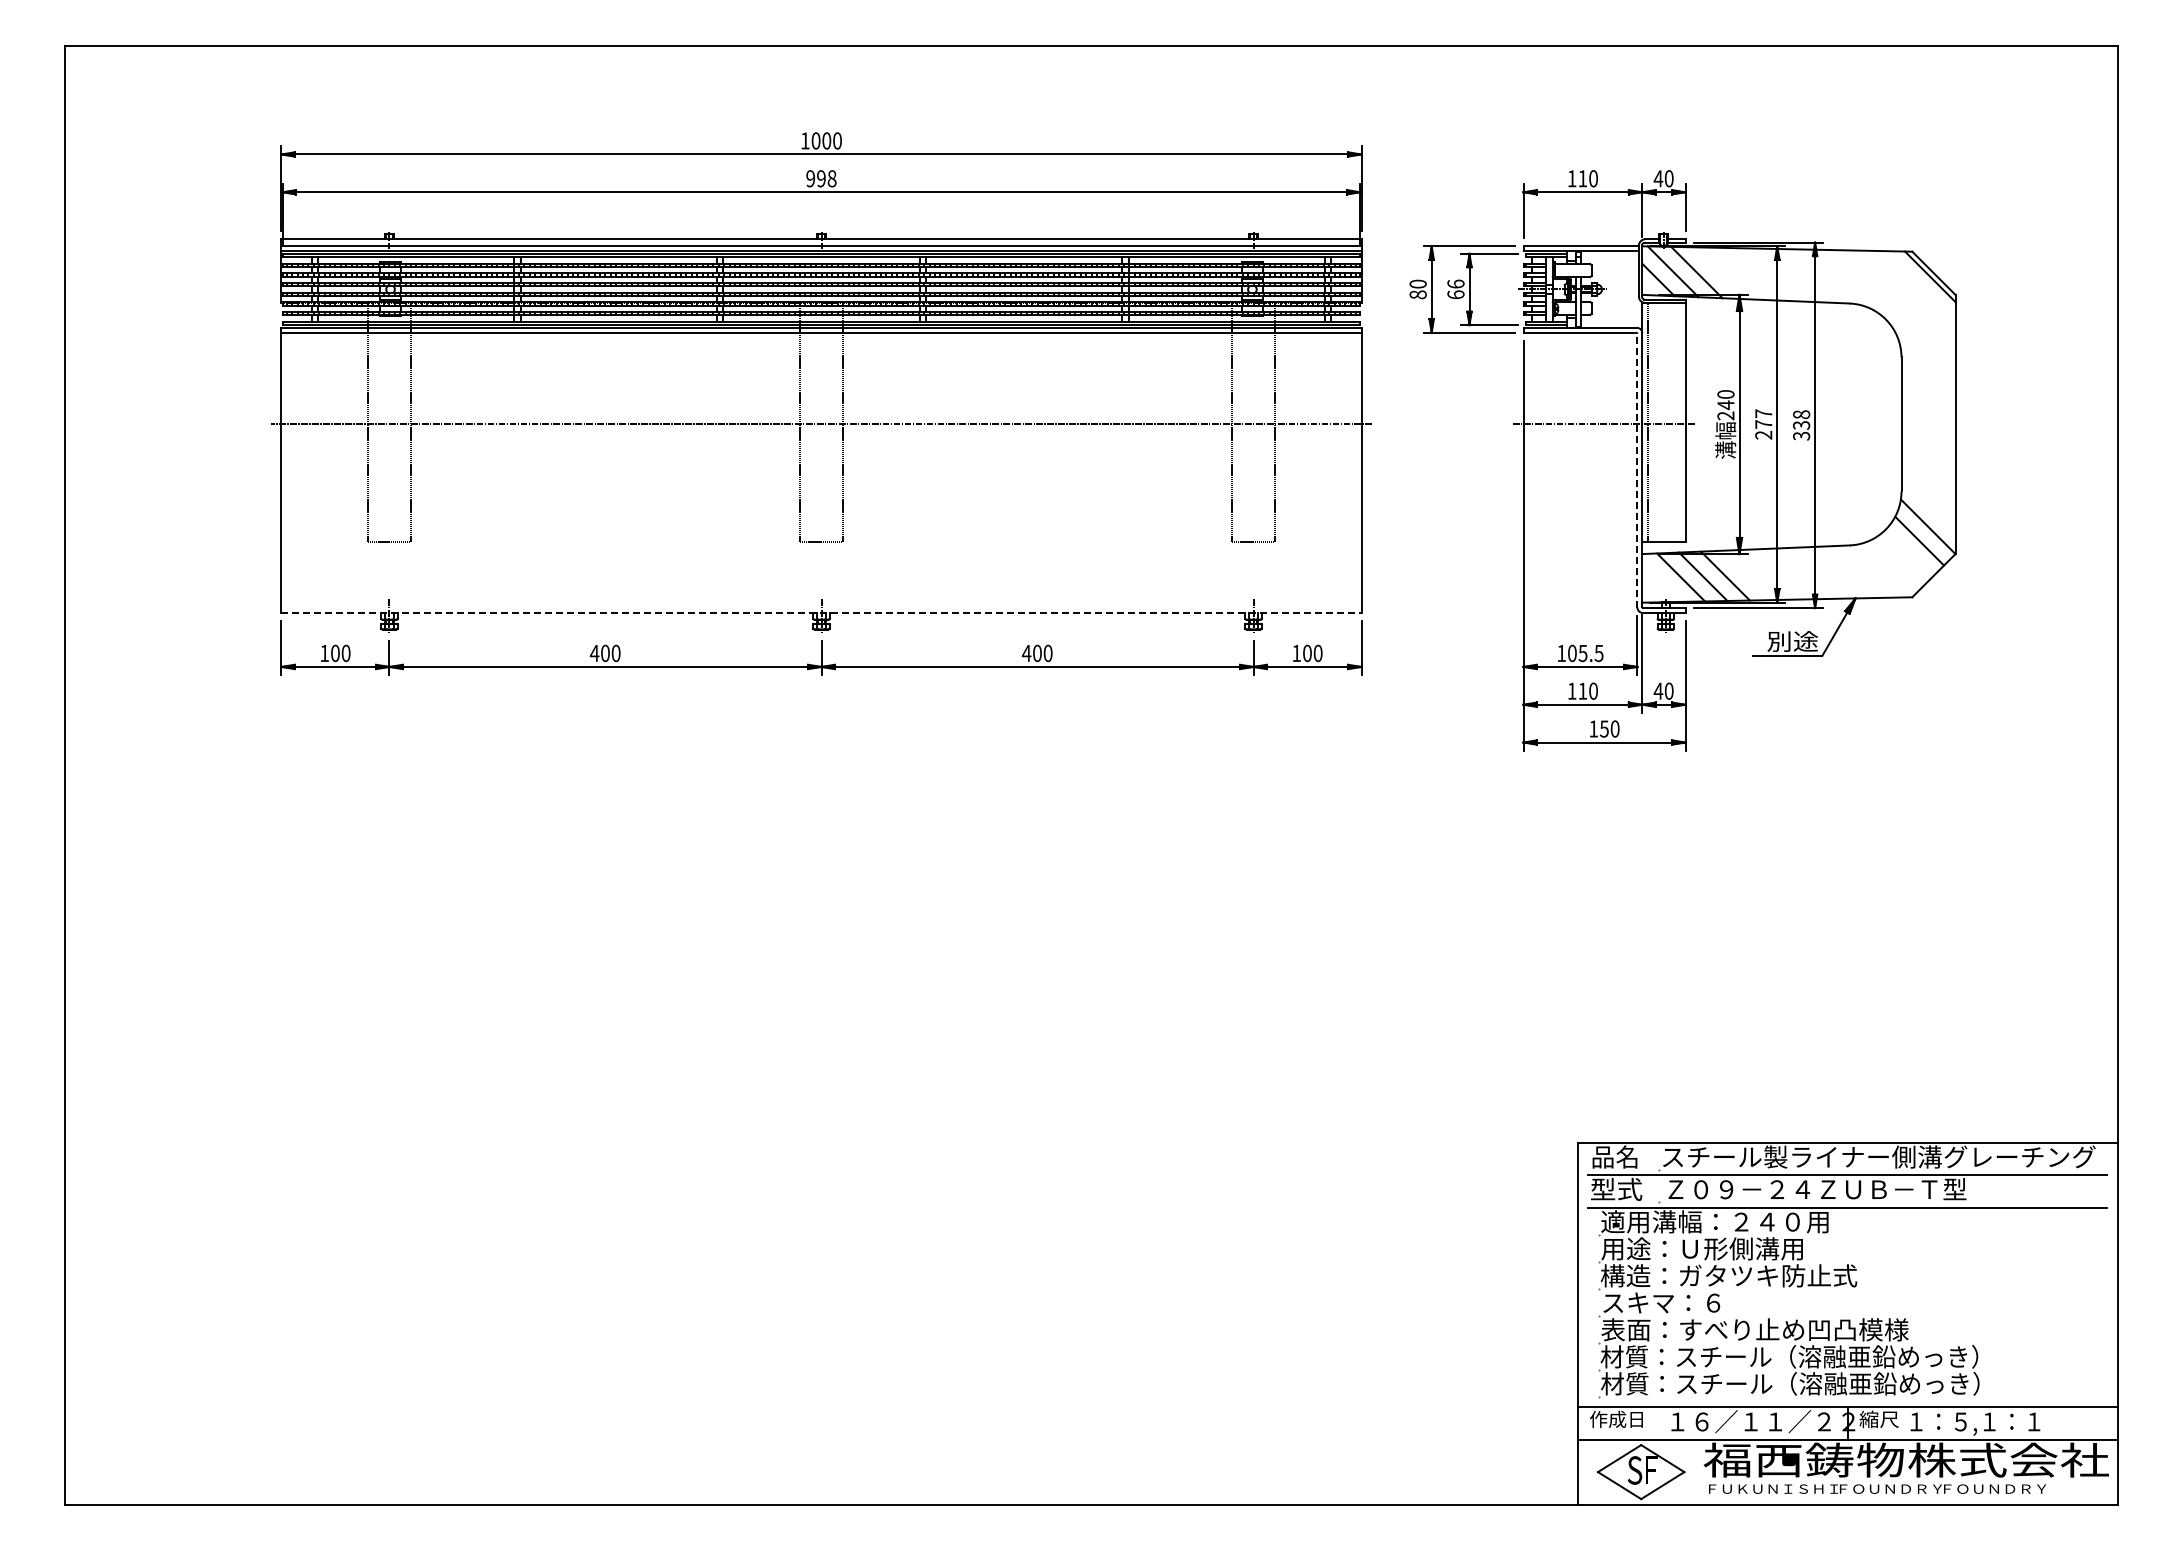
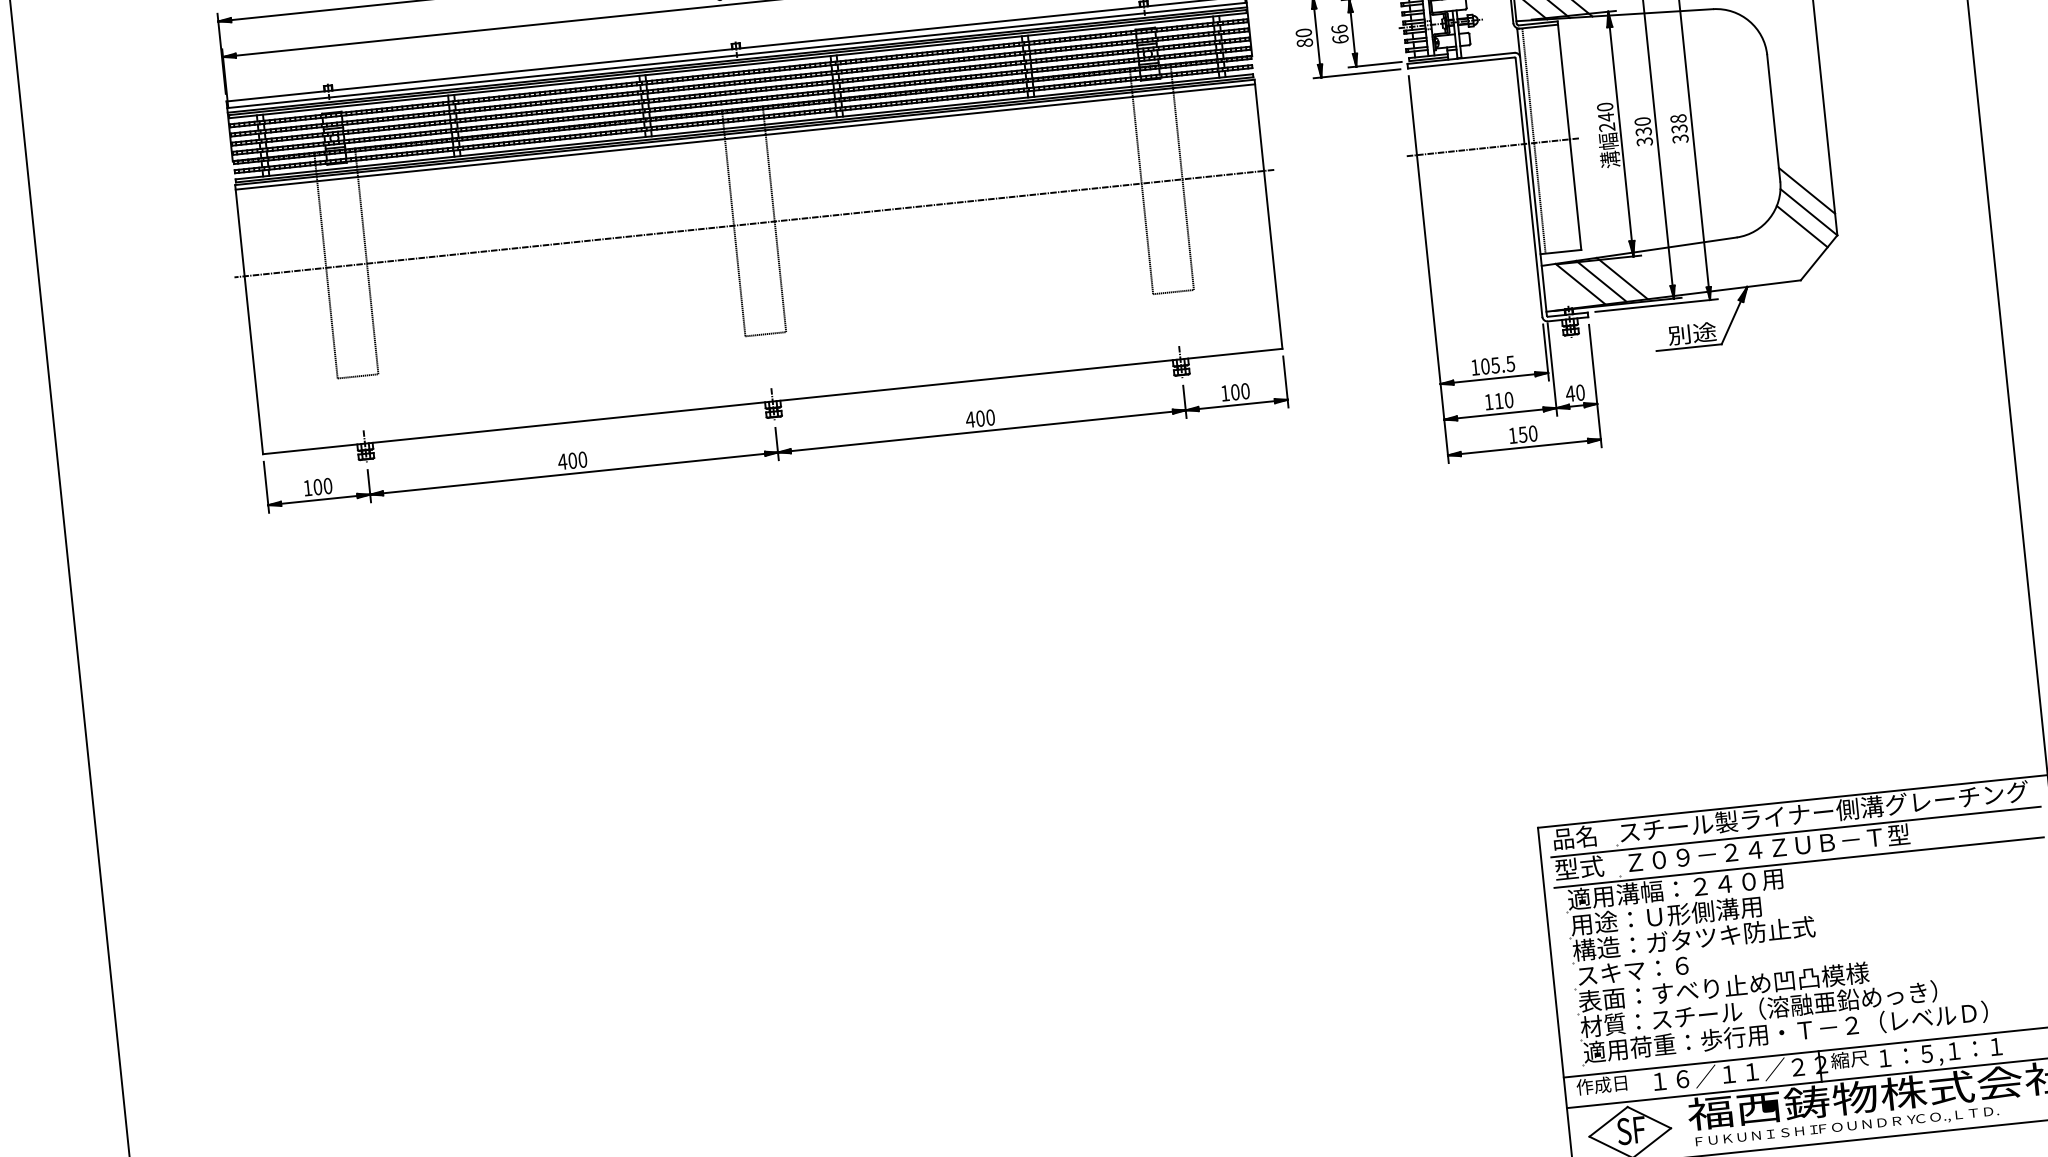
text: (1763, 424) -> (1643, 131), 277 -> 330
line: (1637, 470) -> (1529, 187), dashed -> solid
line: (1928, 504) -> (1807, 191), added
line: (821, 612) -> (772, 401), dashed -> solid
text: (1815, 1383) -> (1786, 1031), 材質：スチール（溶融亜鉛めっき） -> 適用荷重：歩行用・Ｔ－２（レベルＤ）
text: (1994, 1489) -> (1965, 1114), ＦＯＵＮＤＲＹ -> ＣＯ.,ＬＴＤ.

